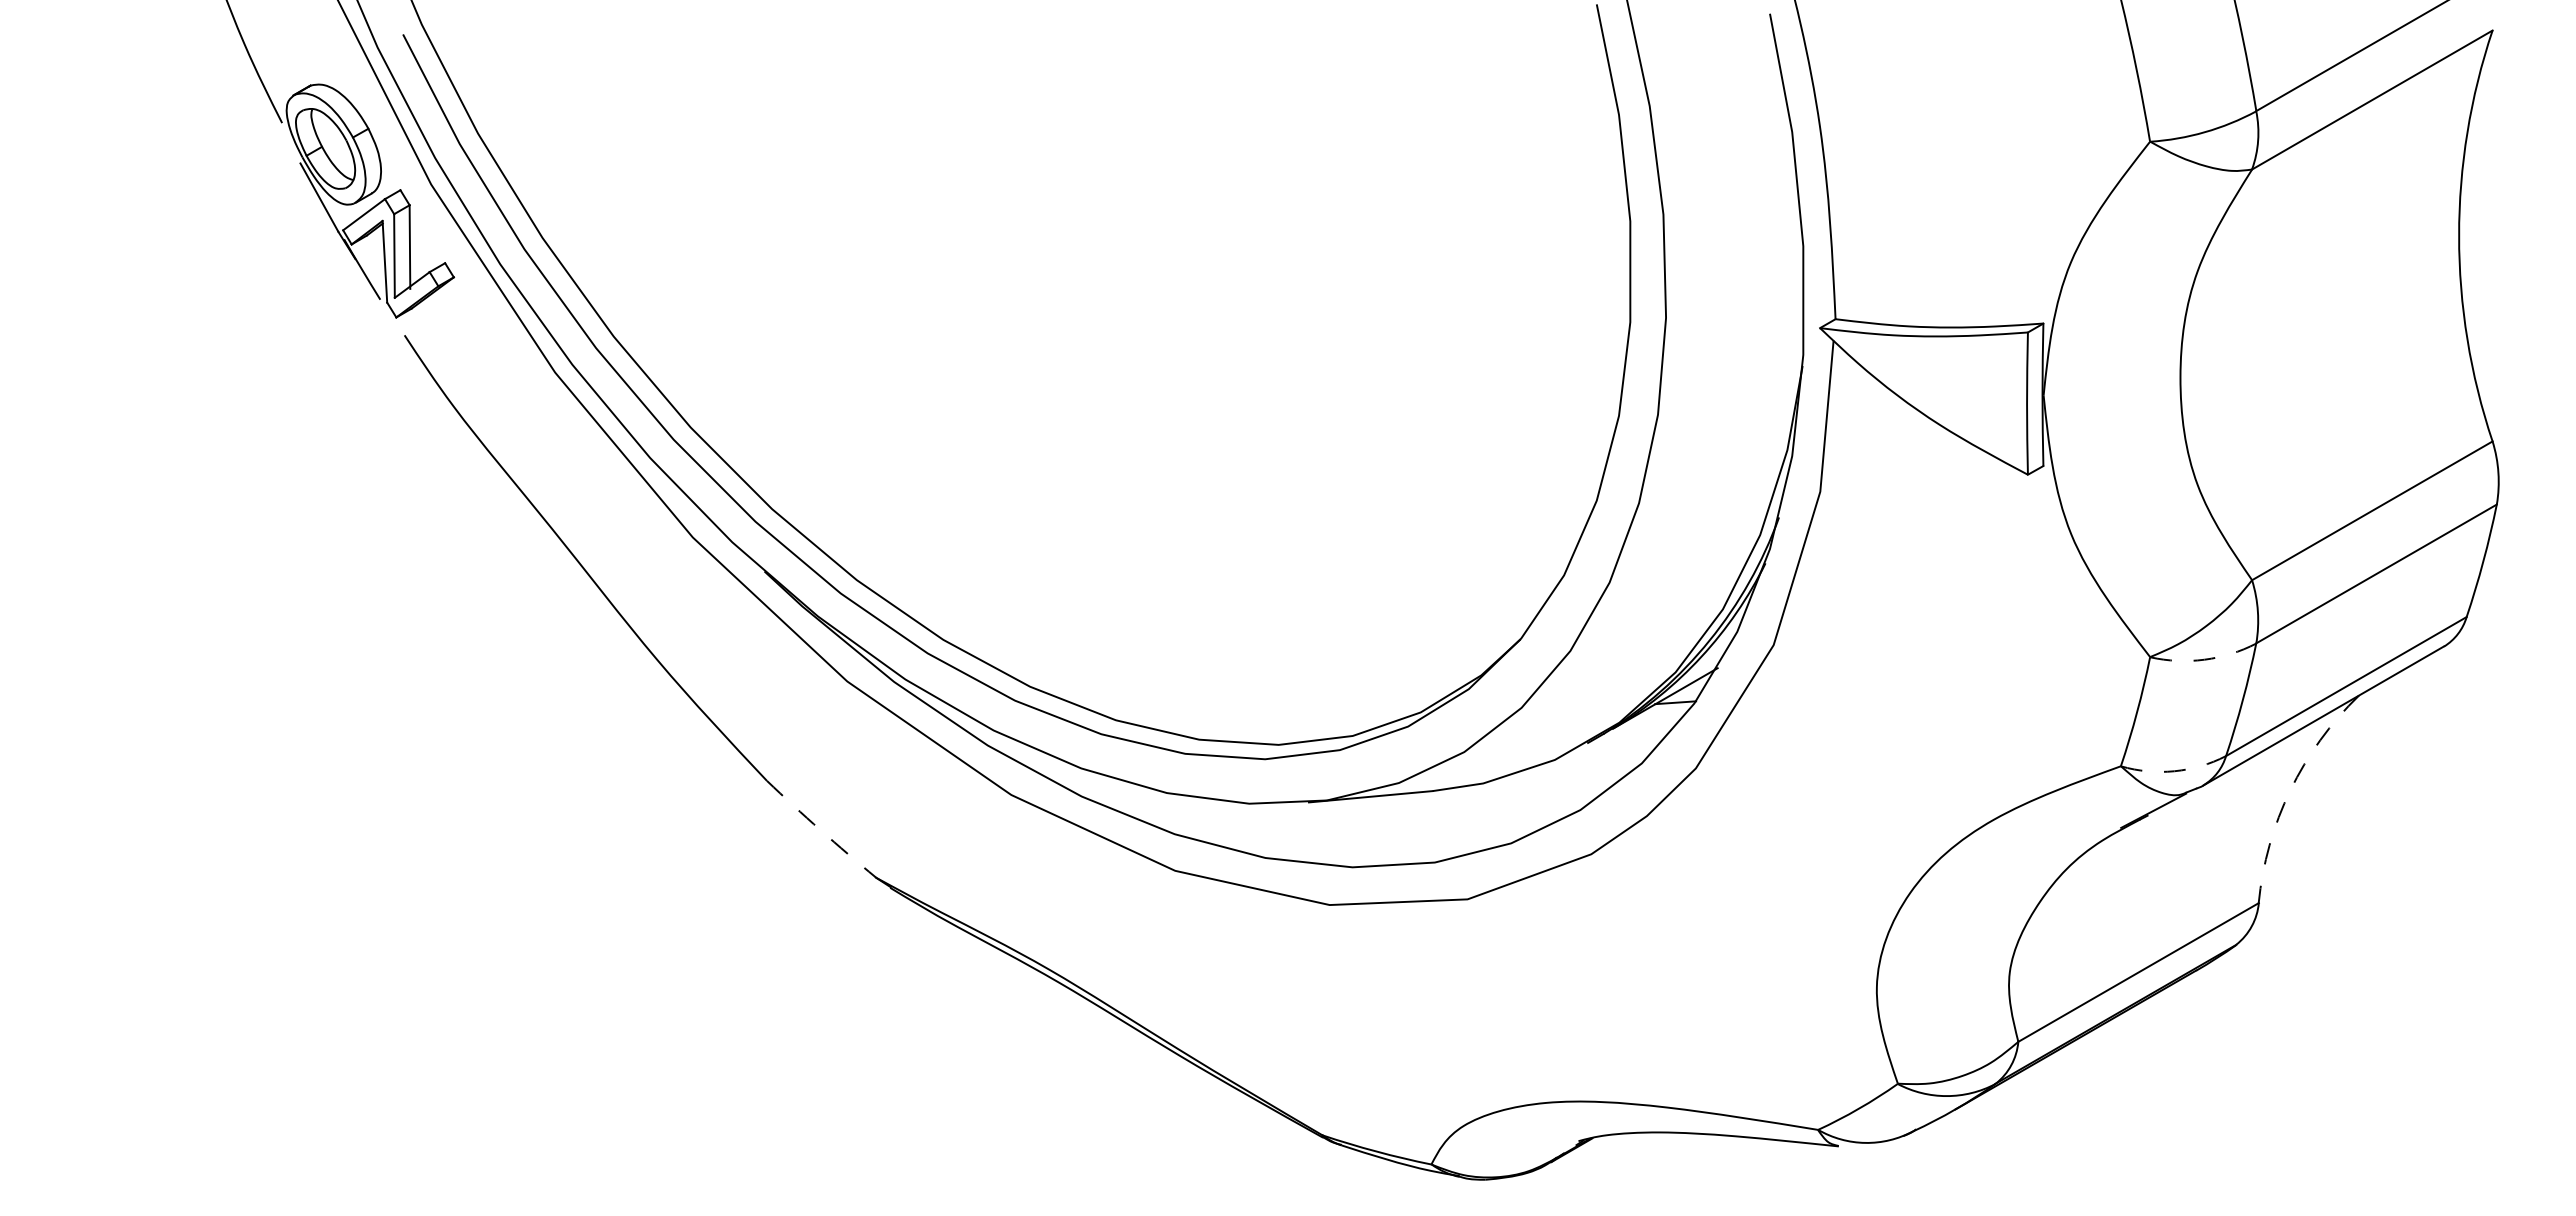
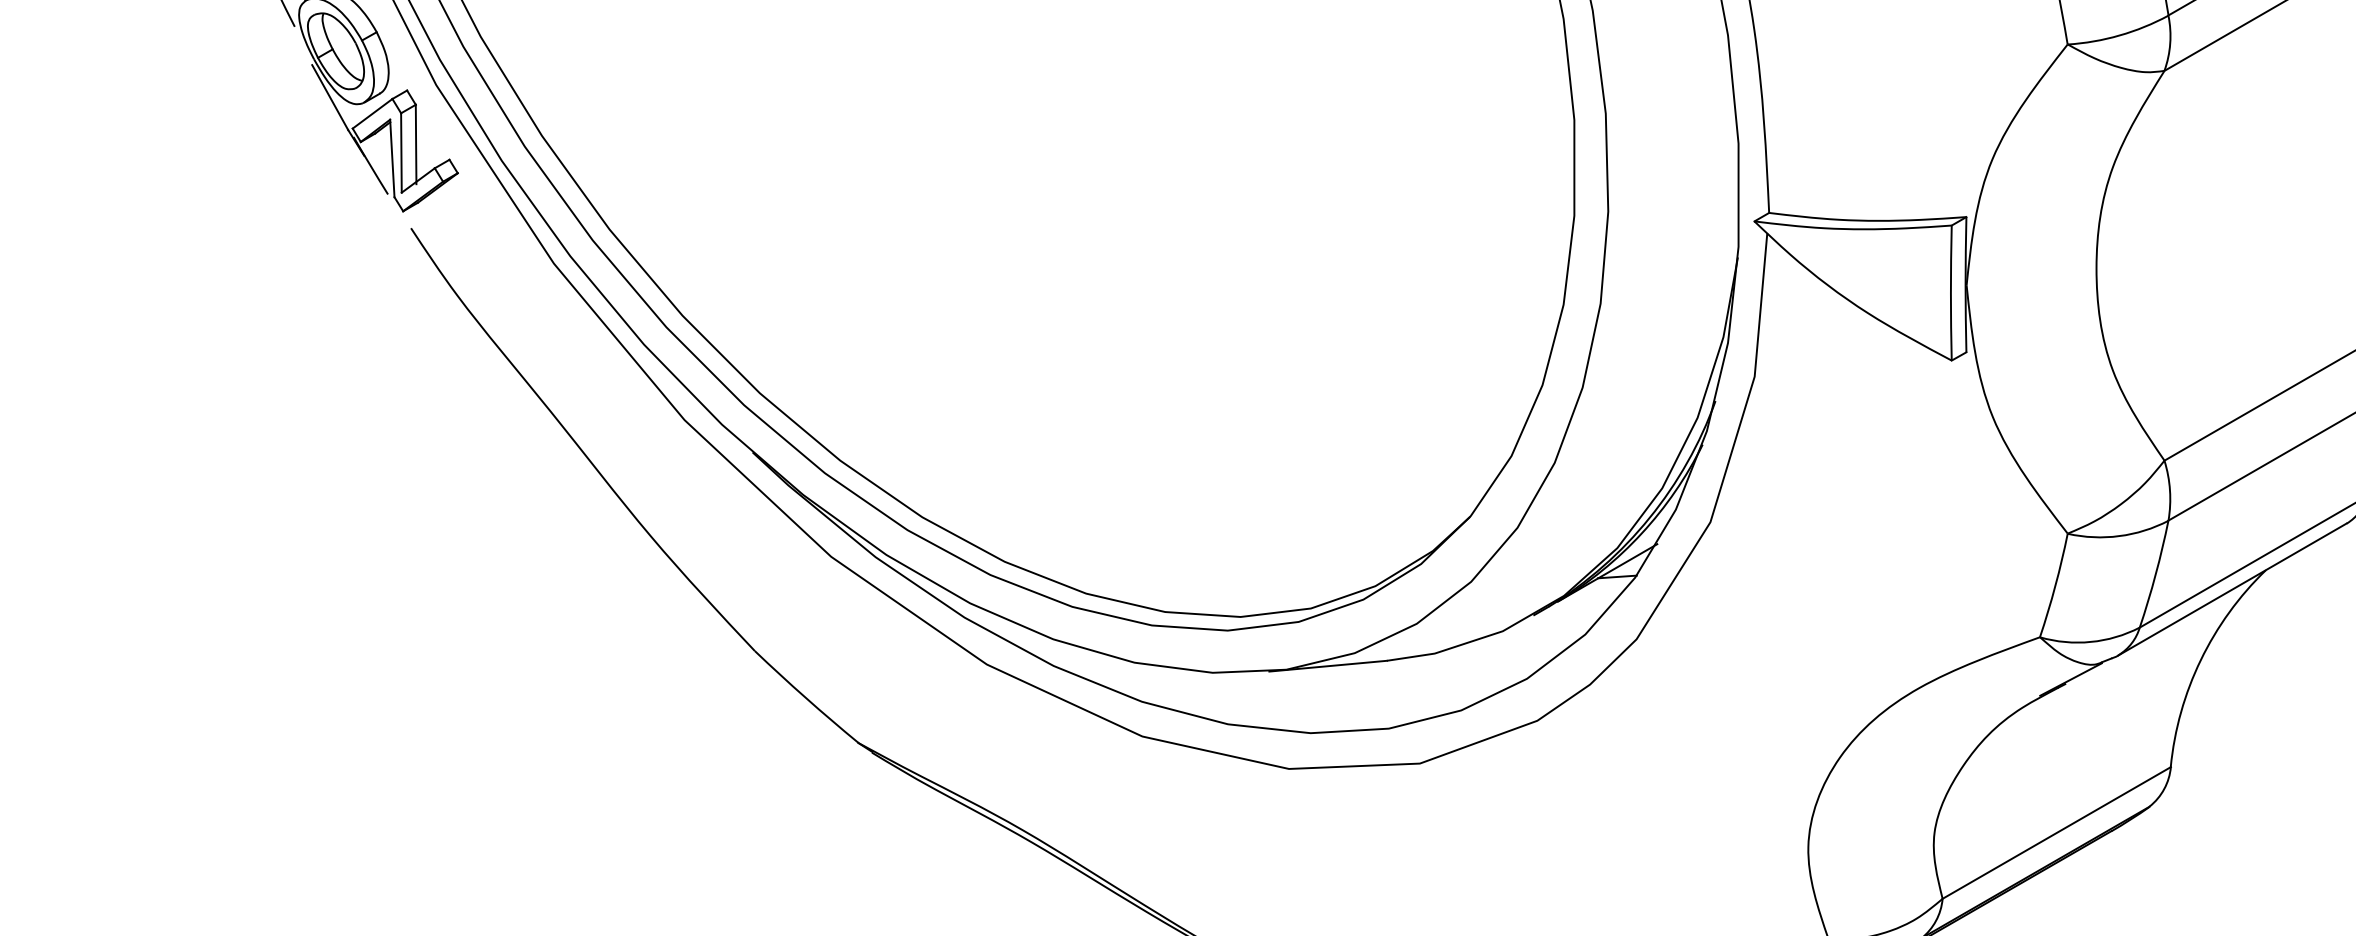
arc: (2204, 659) -> (2119, 535), dashed -> solid
arc: (2174, 771) -> (2090, 642), dashed -> solid
arc: (2290, 790) -> (2200, 660), dashed -> solid
arc: (820, 830) -> (805, 698), dashed -> solid

